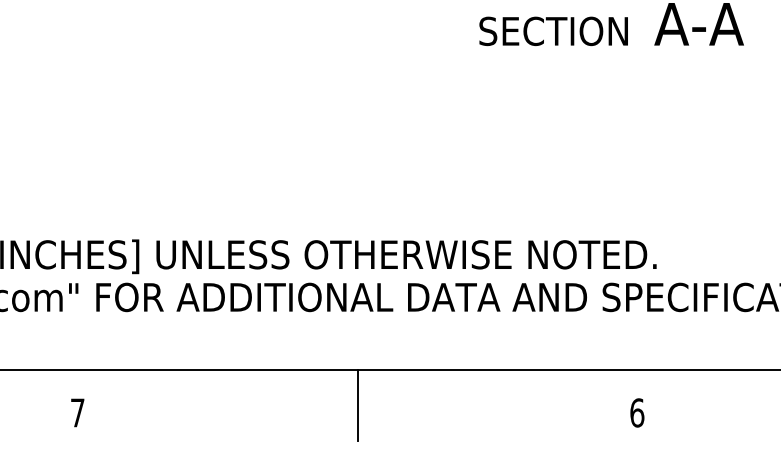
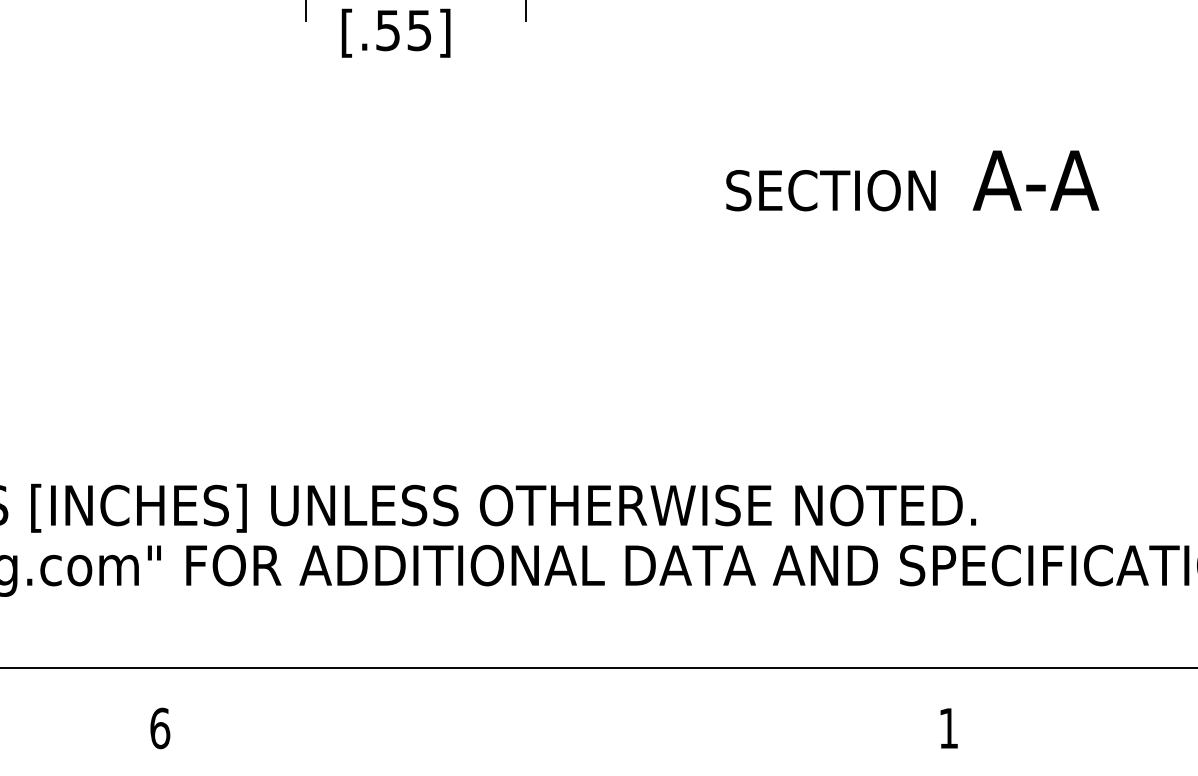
line: (357, 405) -> (554, 718), removed
text: (77, 412) -> (160, 728), 7 -> 6
text: (637, 412) -> (948, 728), 6 -> 1

